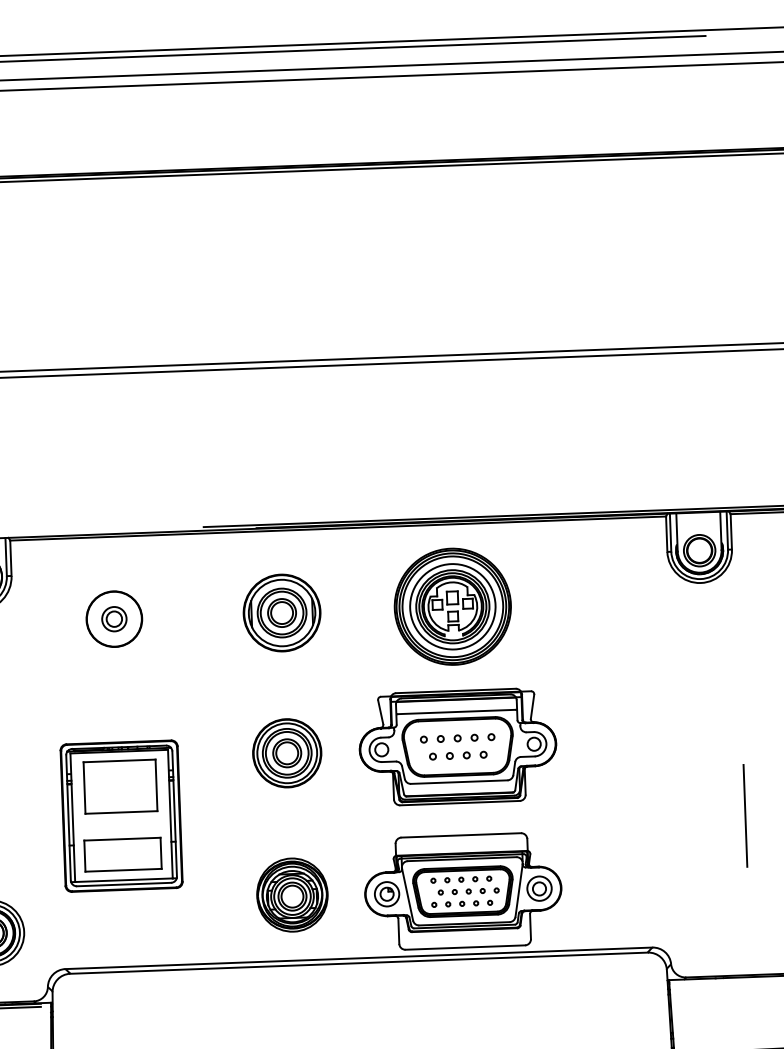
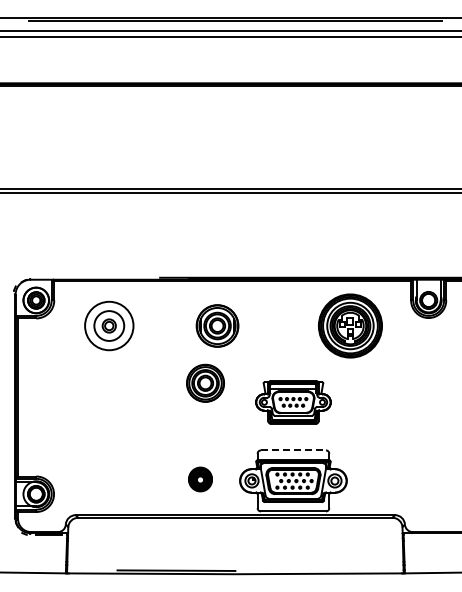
part: (452, 605) -> (350, 325), moved
part: (281, 612) -> (217, 325), moved
circle: (114, 618) -> (109, 325), size x1.6
part: (458, 747) -> (293, 402), size x0.7
part: (287, 751) -> (205, 382), moved
line: (744, 815) -> (447, 445), removed
part: (122, 816) -> (109, 433), removed
line: (461, 835) -> (293, 450), solid -> dashed
part: (292, 895) -> (200, 479), size x0.6

